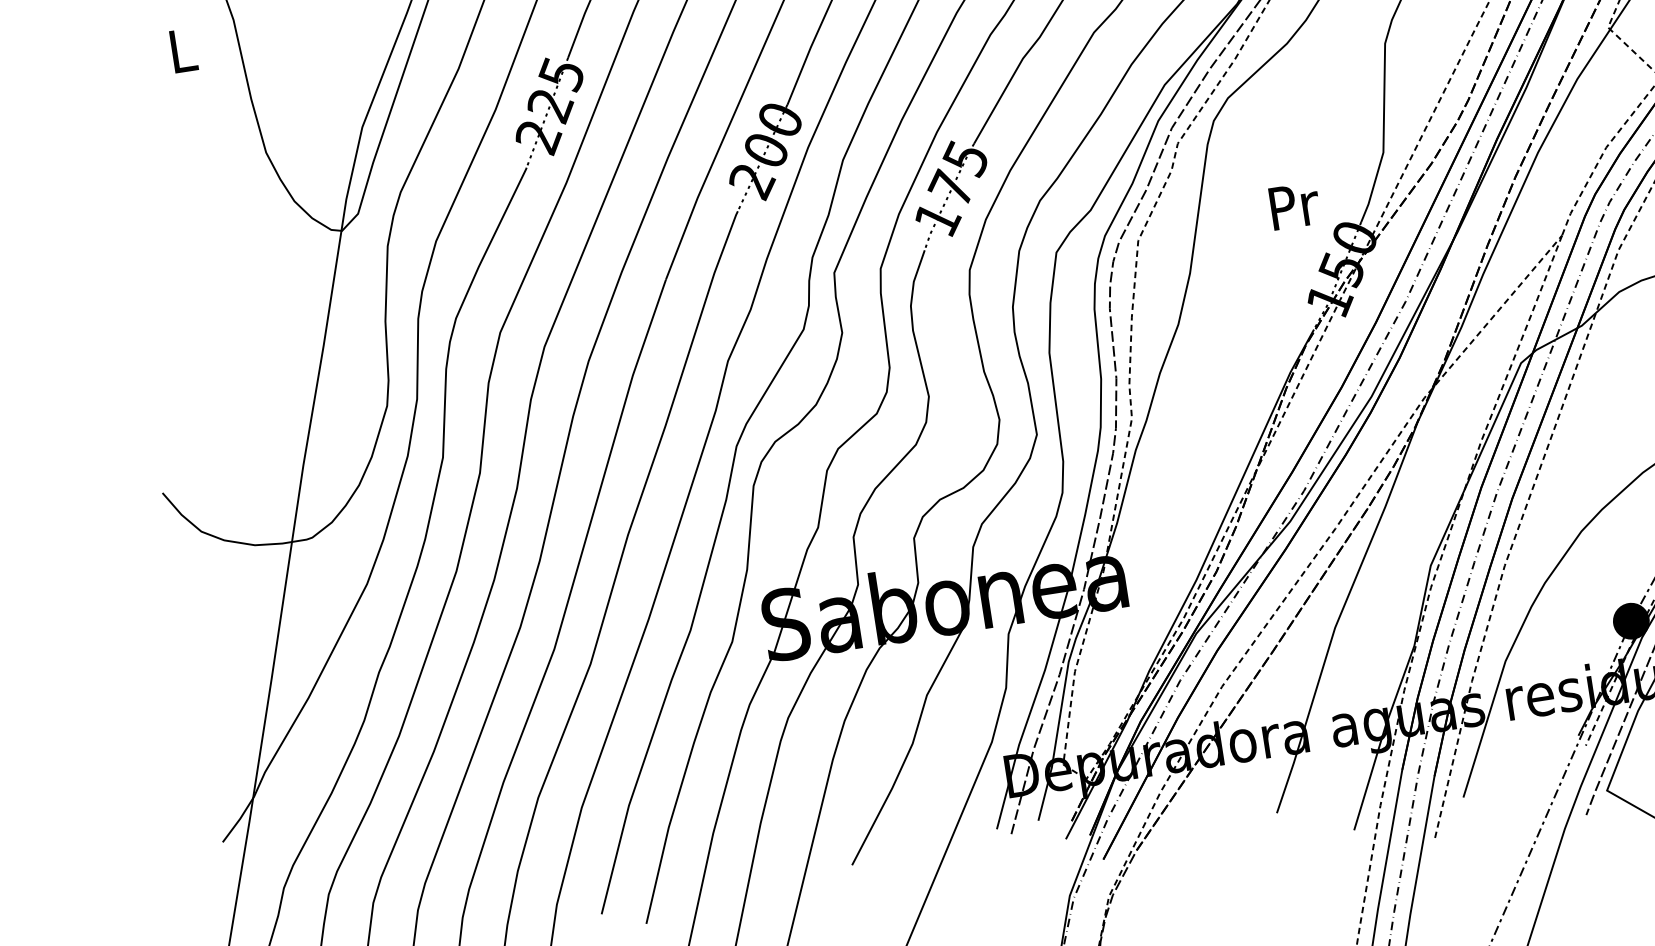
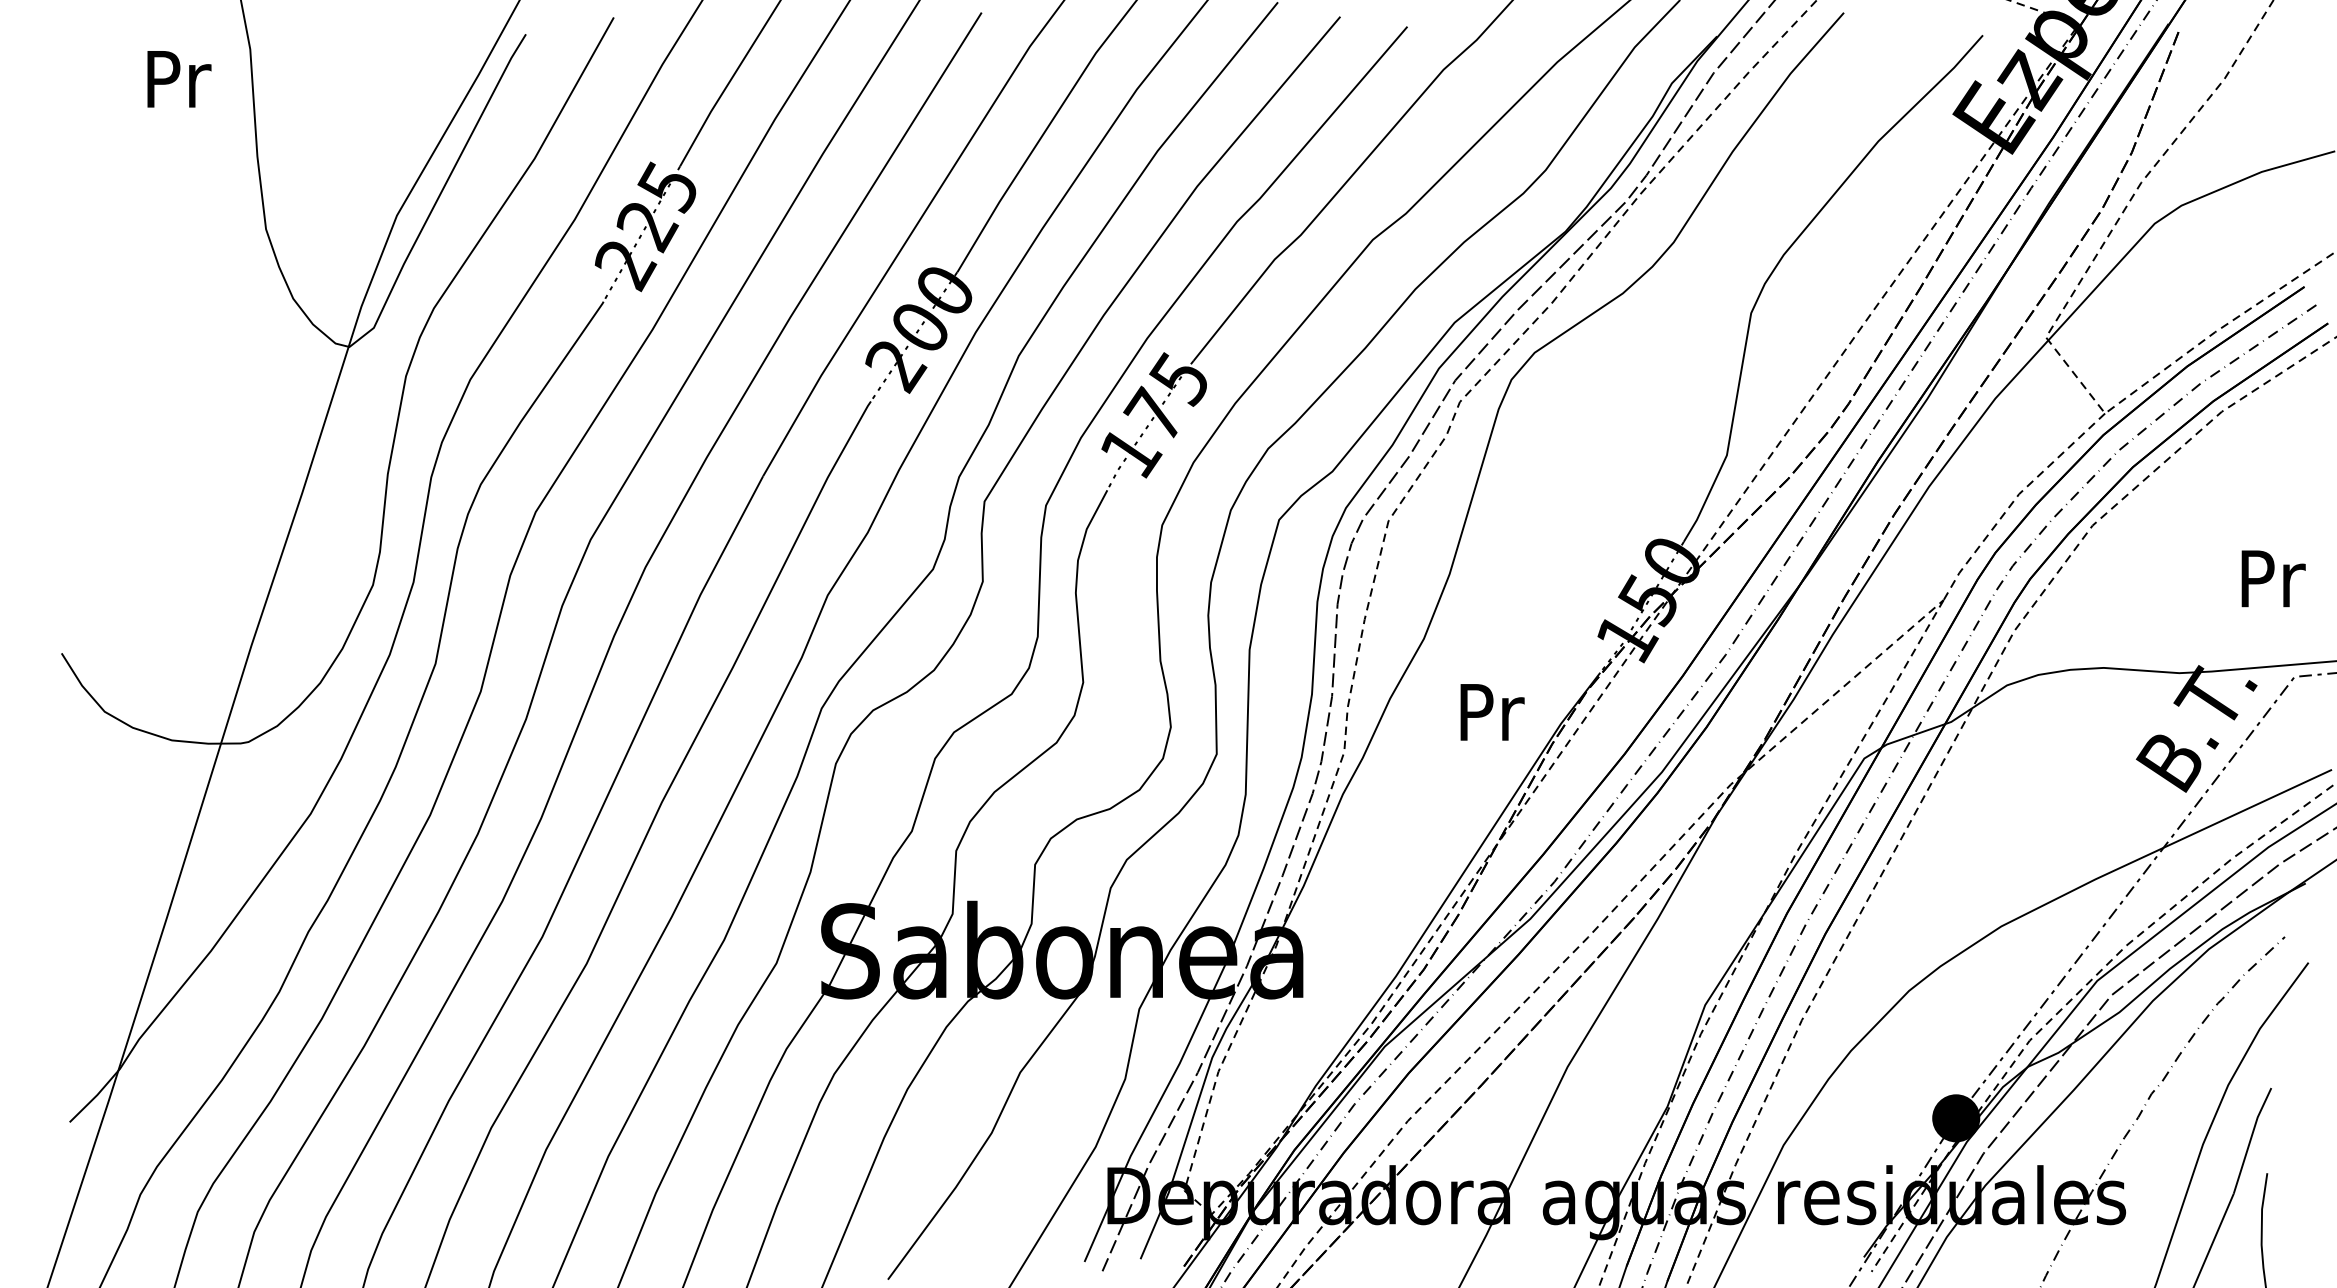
text: (184, 50) -> (179, 79), L -> Pr
text: (1295, 206) -> (1492, 712), moved

